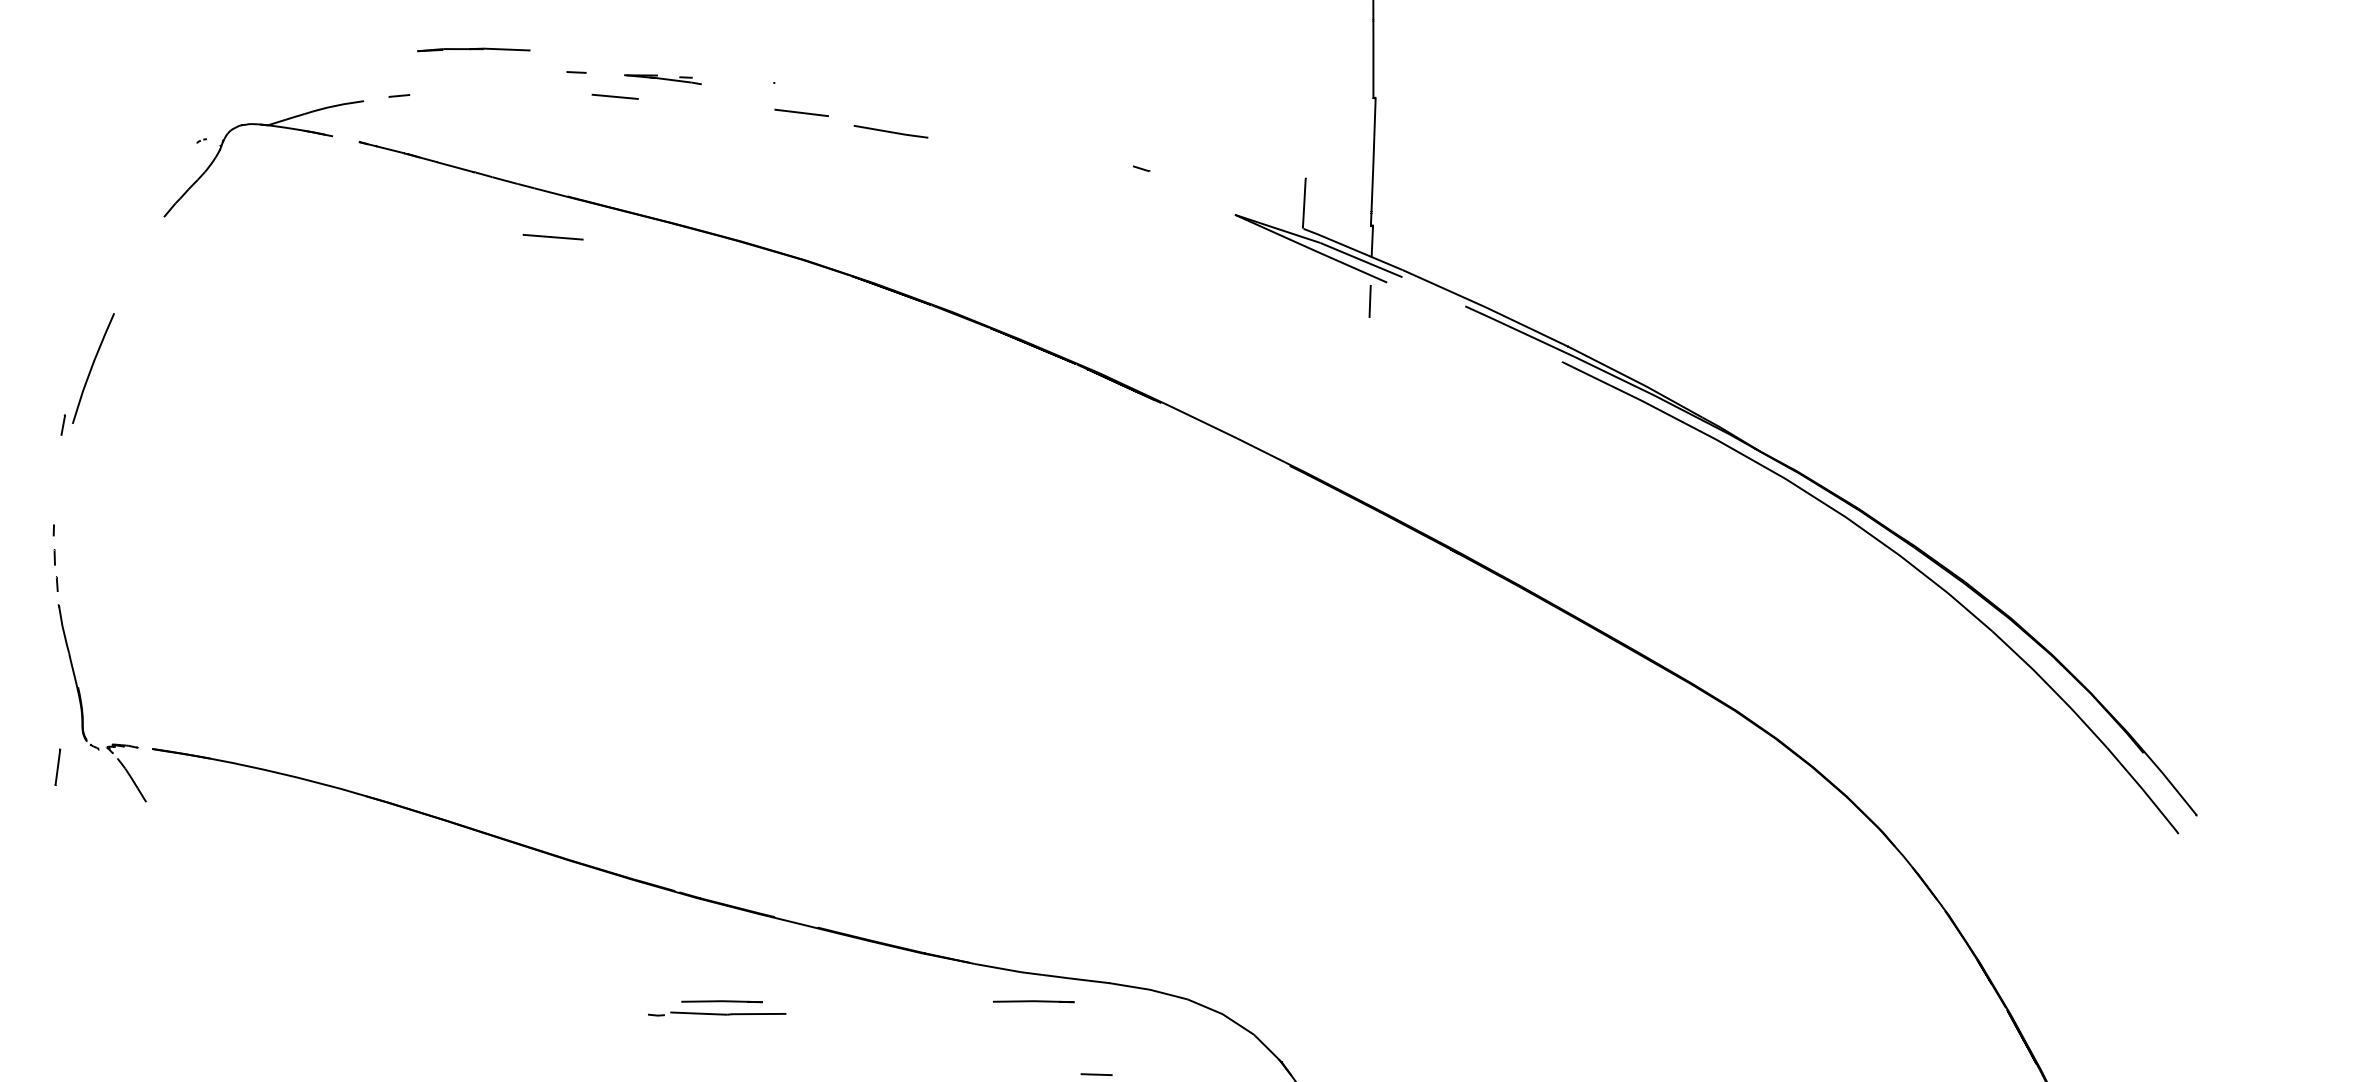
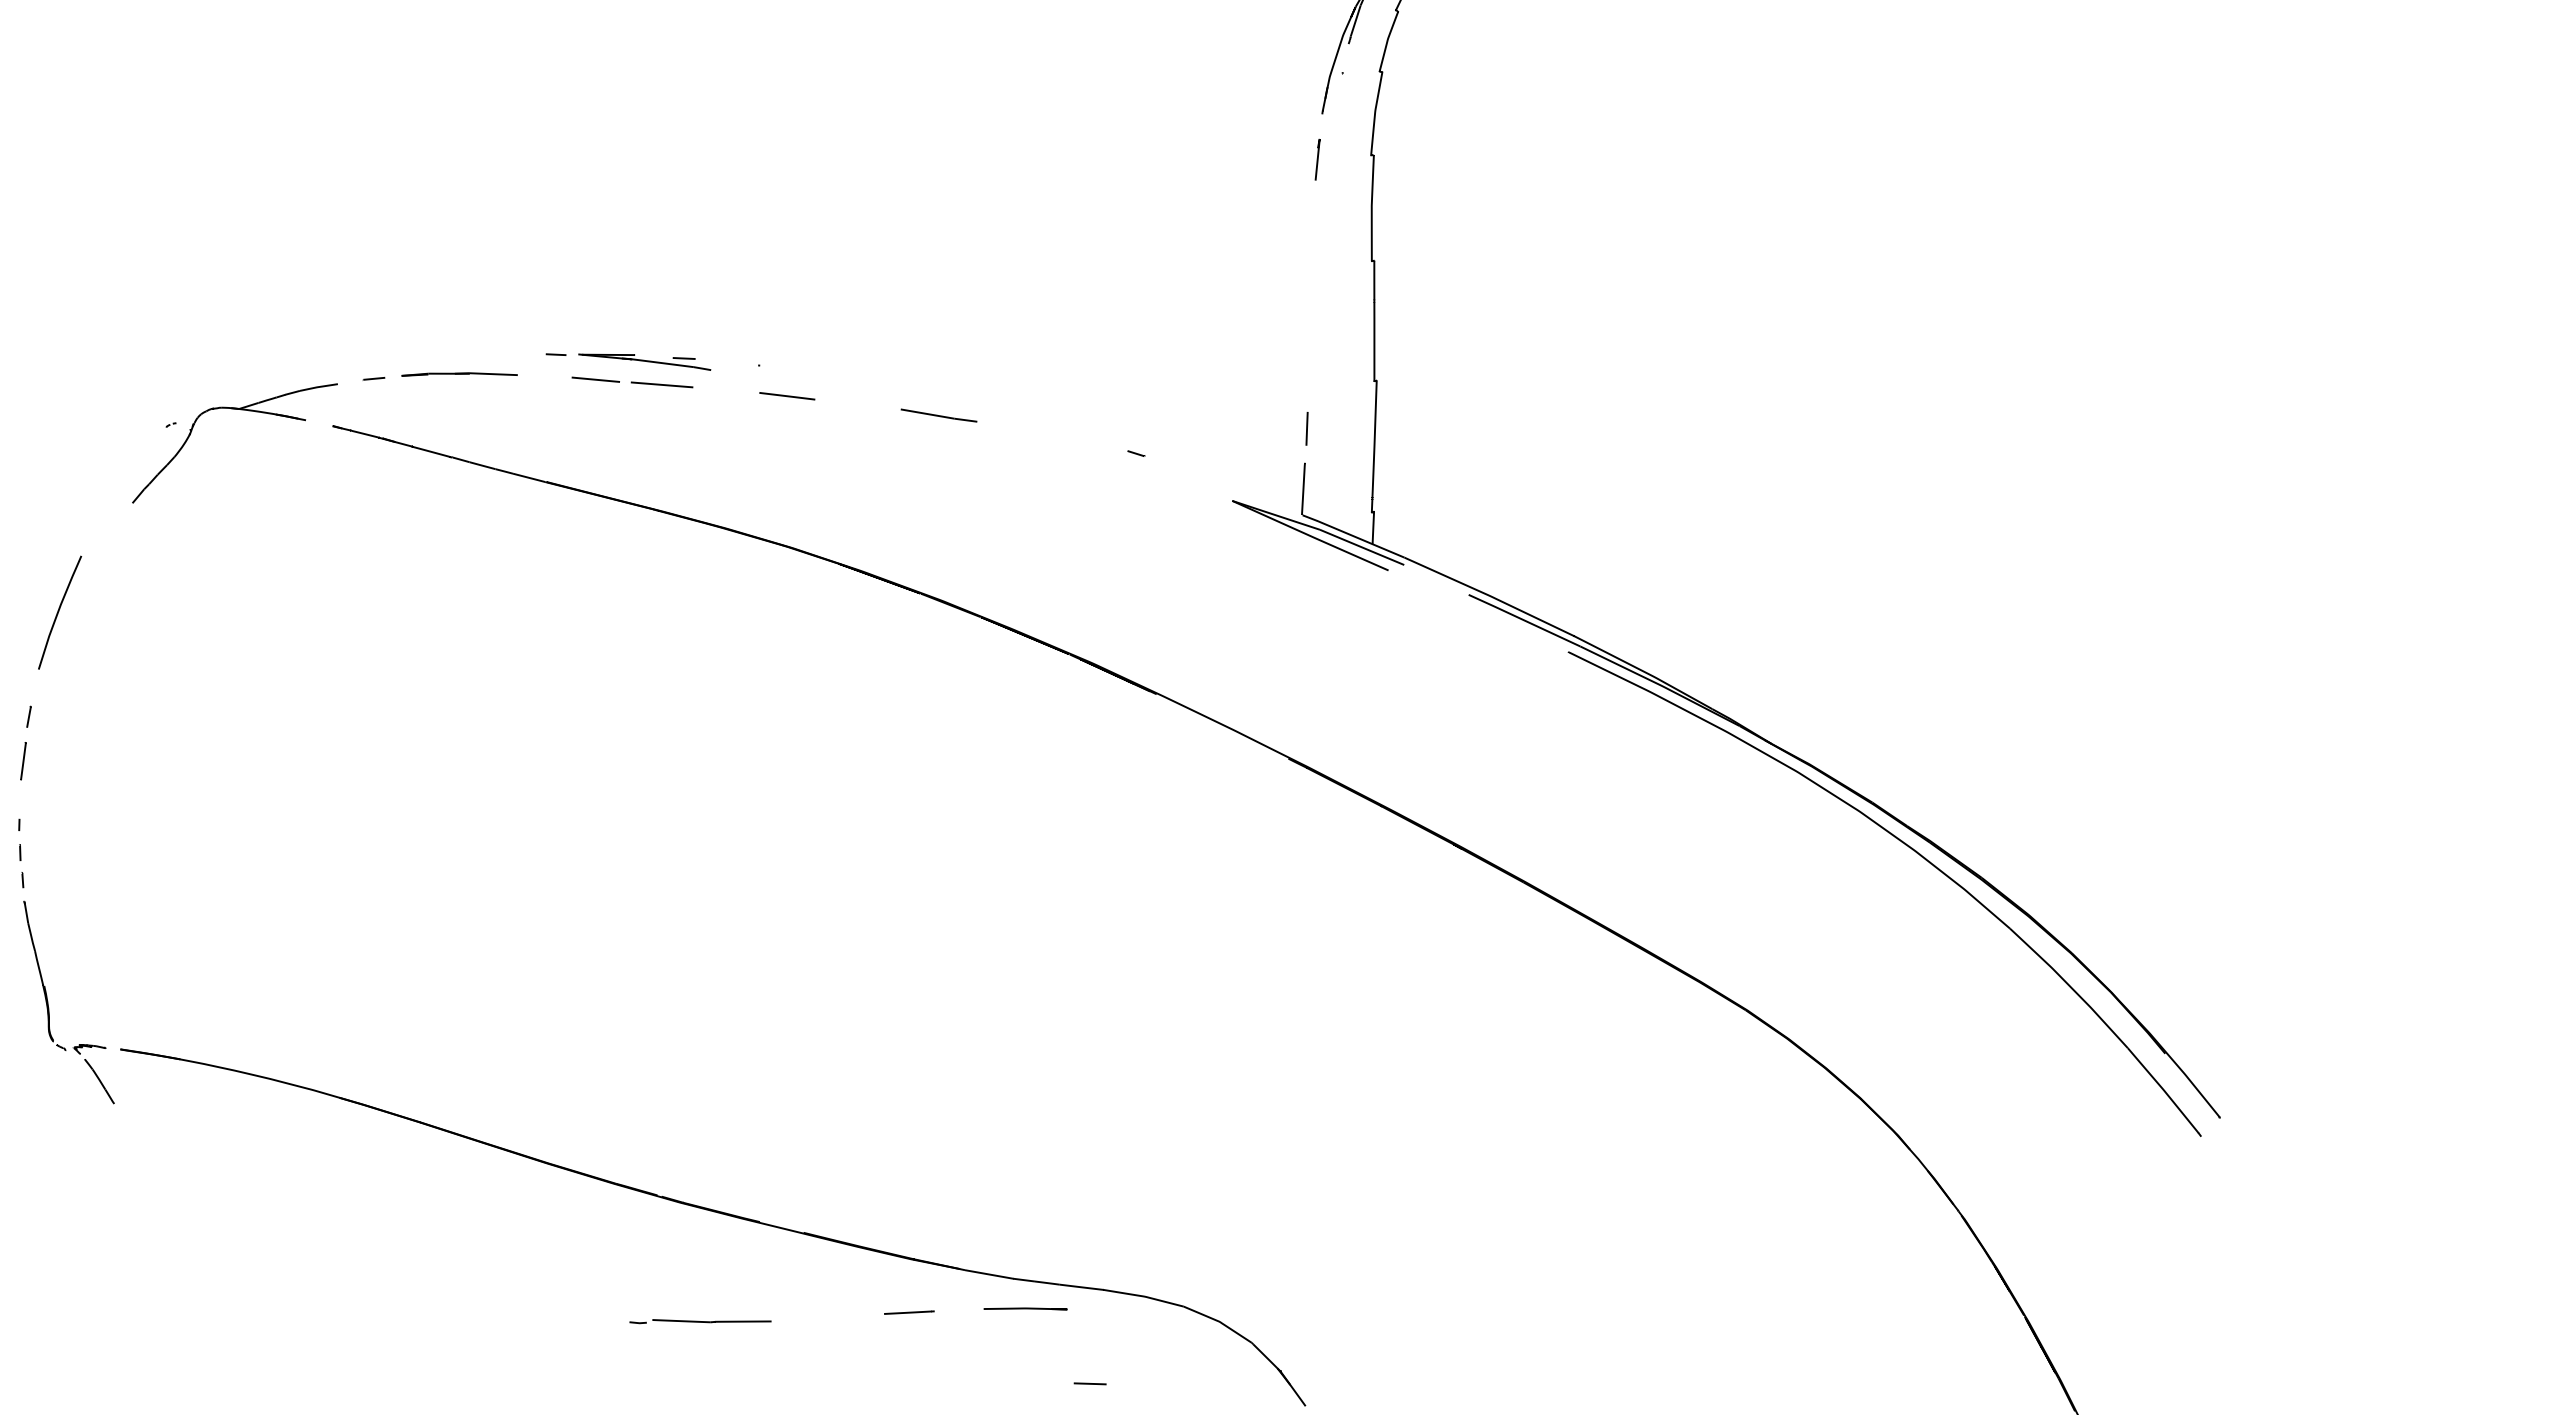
part: (473, 49) -> (459, 374), moved
part: (662, 79) -> (644, 361), size x1.67
line: (890, 131) -> (938, 415), moved
line: (552, 236) -> (661, 384), moved
line: (1369, 301) -> (1306, 428), moved
curve: (92, 367) -> (59, 611), moved
line: (57, 767) -> (23, 761), moved
line: (722, 1001) -> (705, 1308), removed
line: (920, 1005) -> (909, 1312), added

